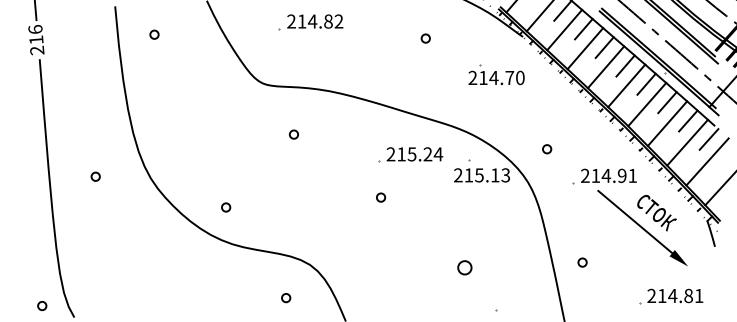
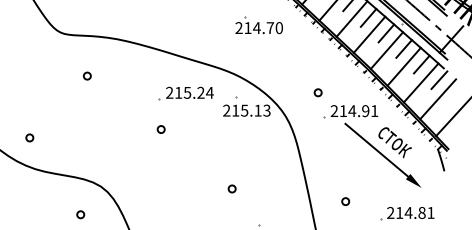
part: (547, 149) -> (318, 92), moved
part: (582, 262) -> (345, 201), moved
part: (464, 267) -> (231, 188), size x0.62

